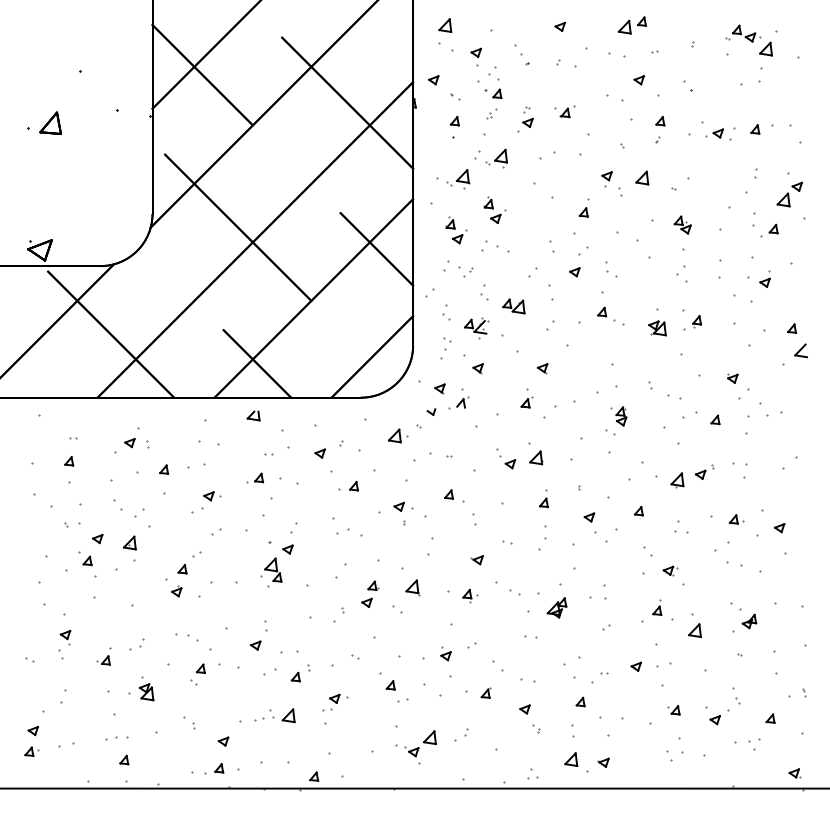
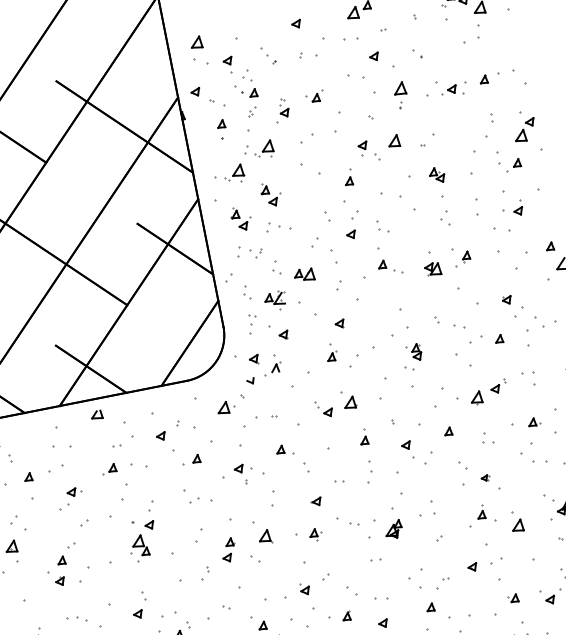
part: (455, 96) -> (217, 102), size x1.6
part: (660, 121) -> (399, 89), size x1.6
part: (670, 570) -> (485, 477), size x0.7

